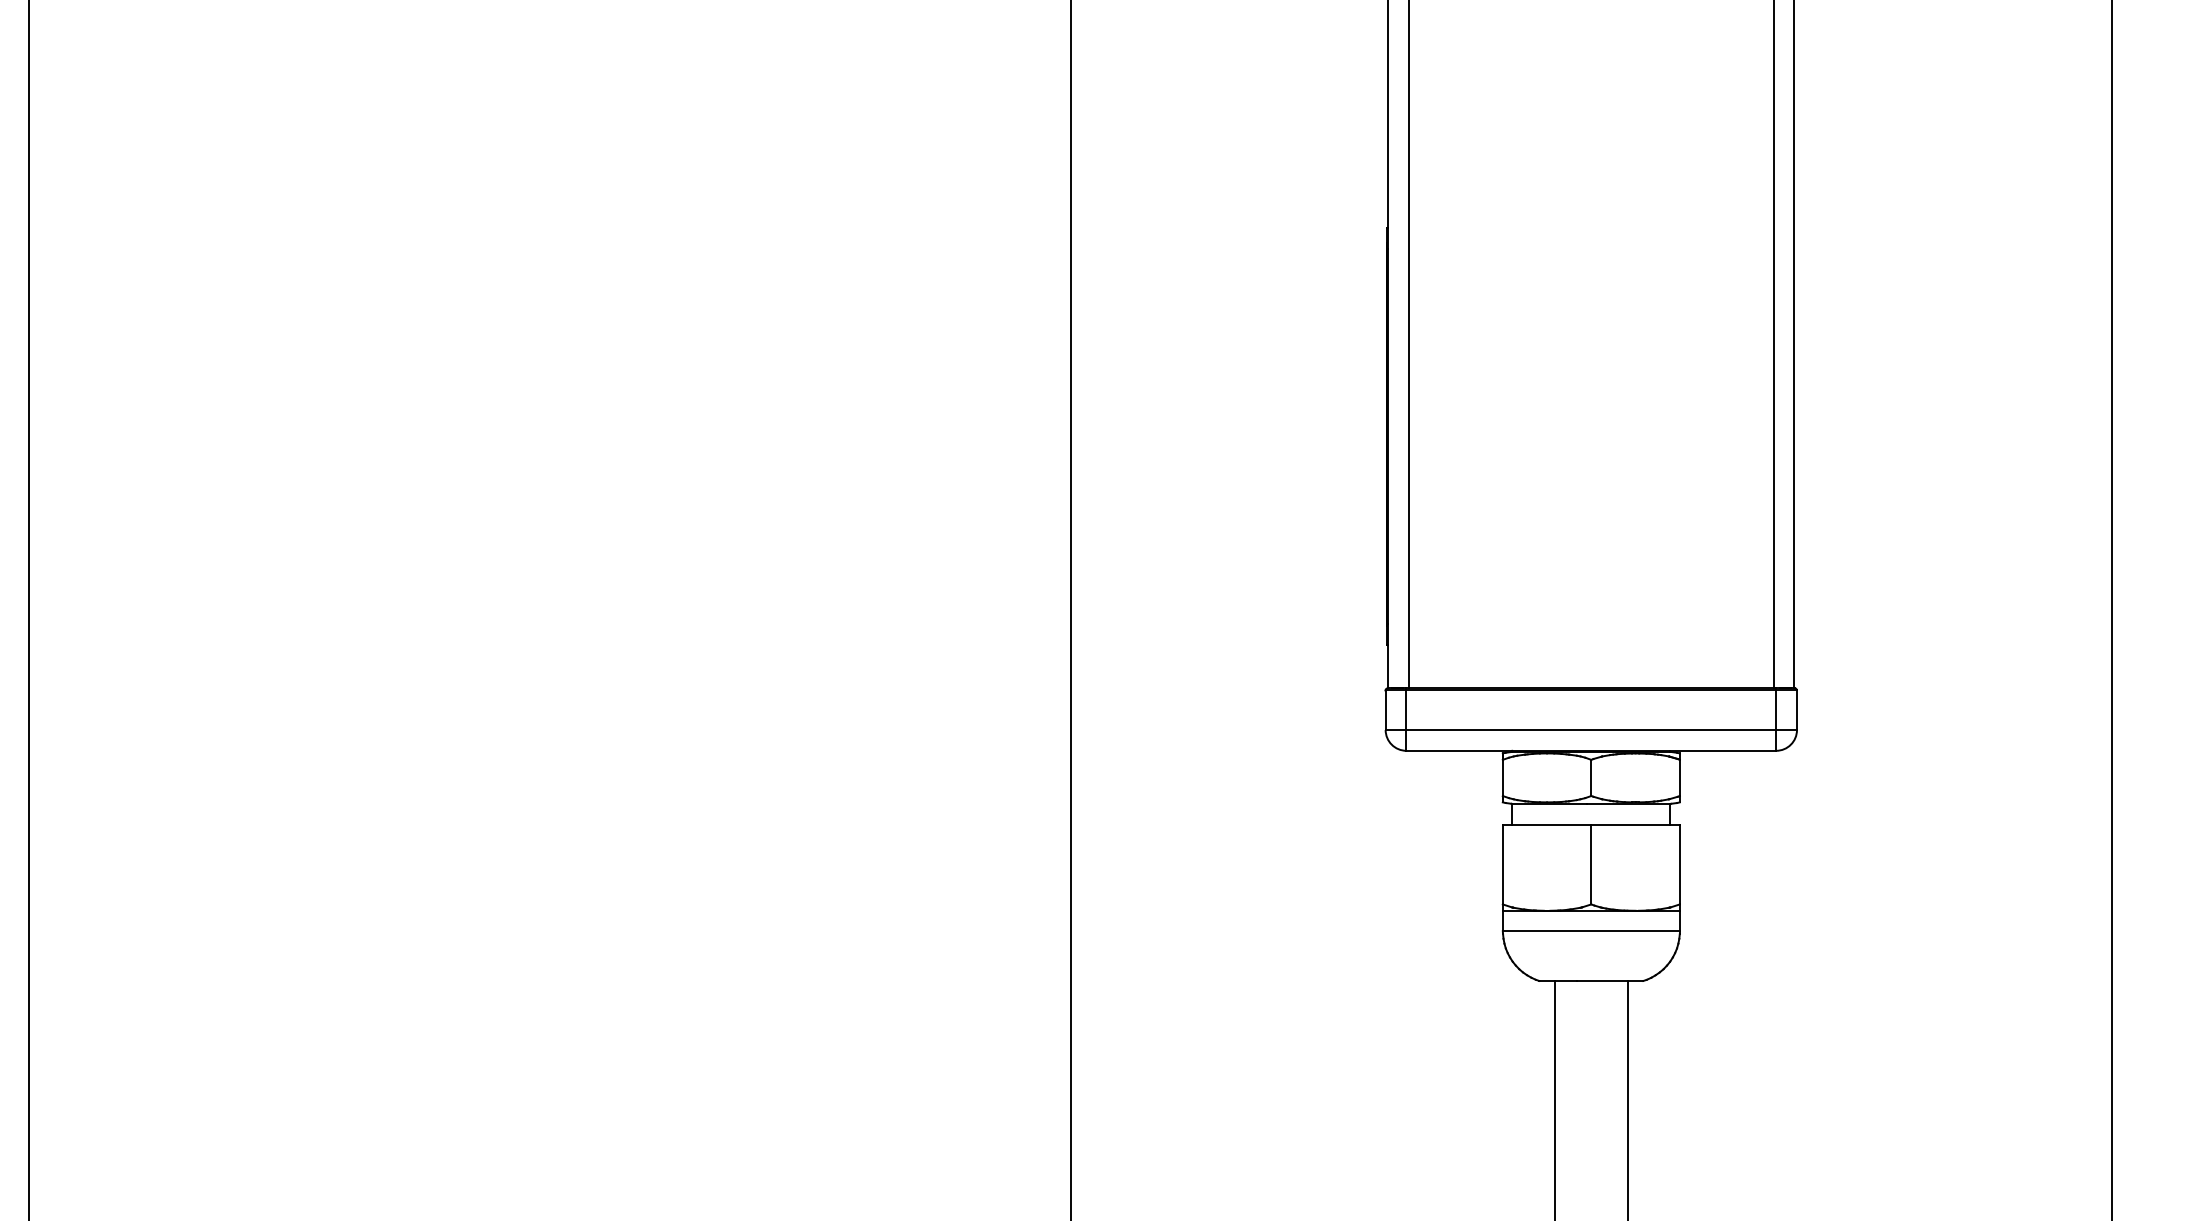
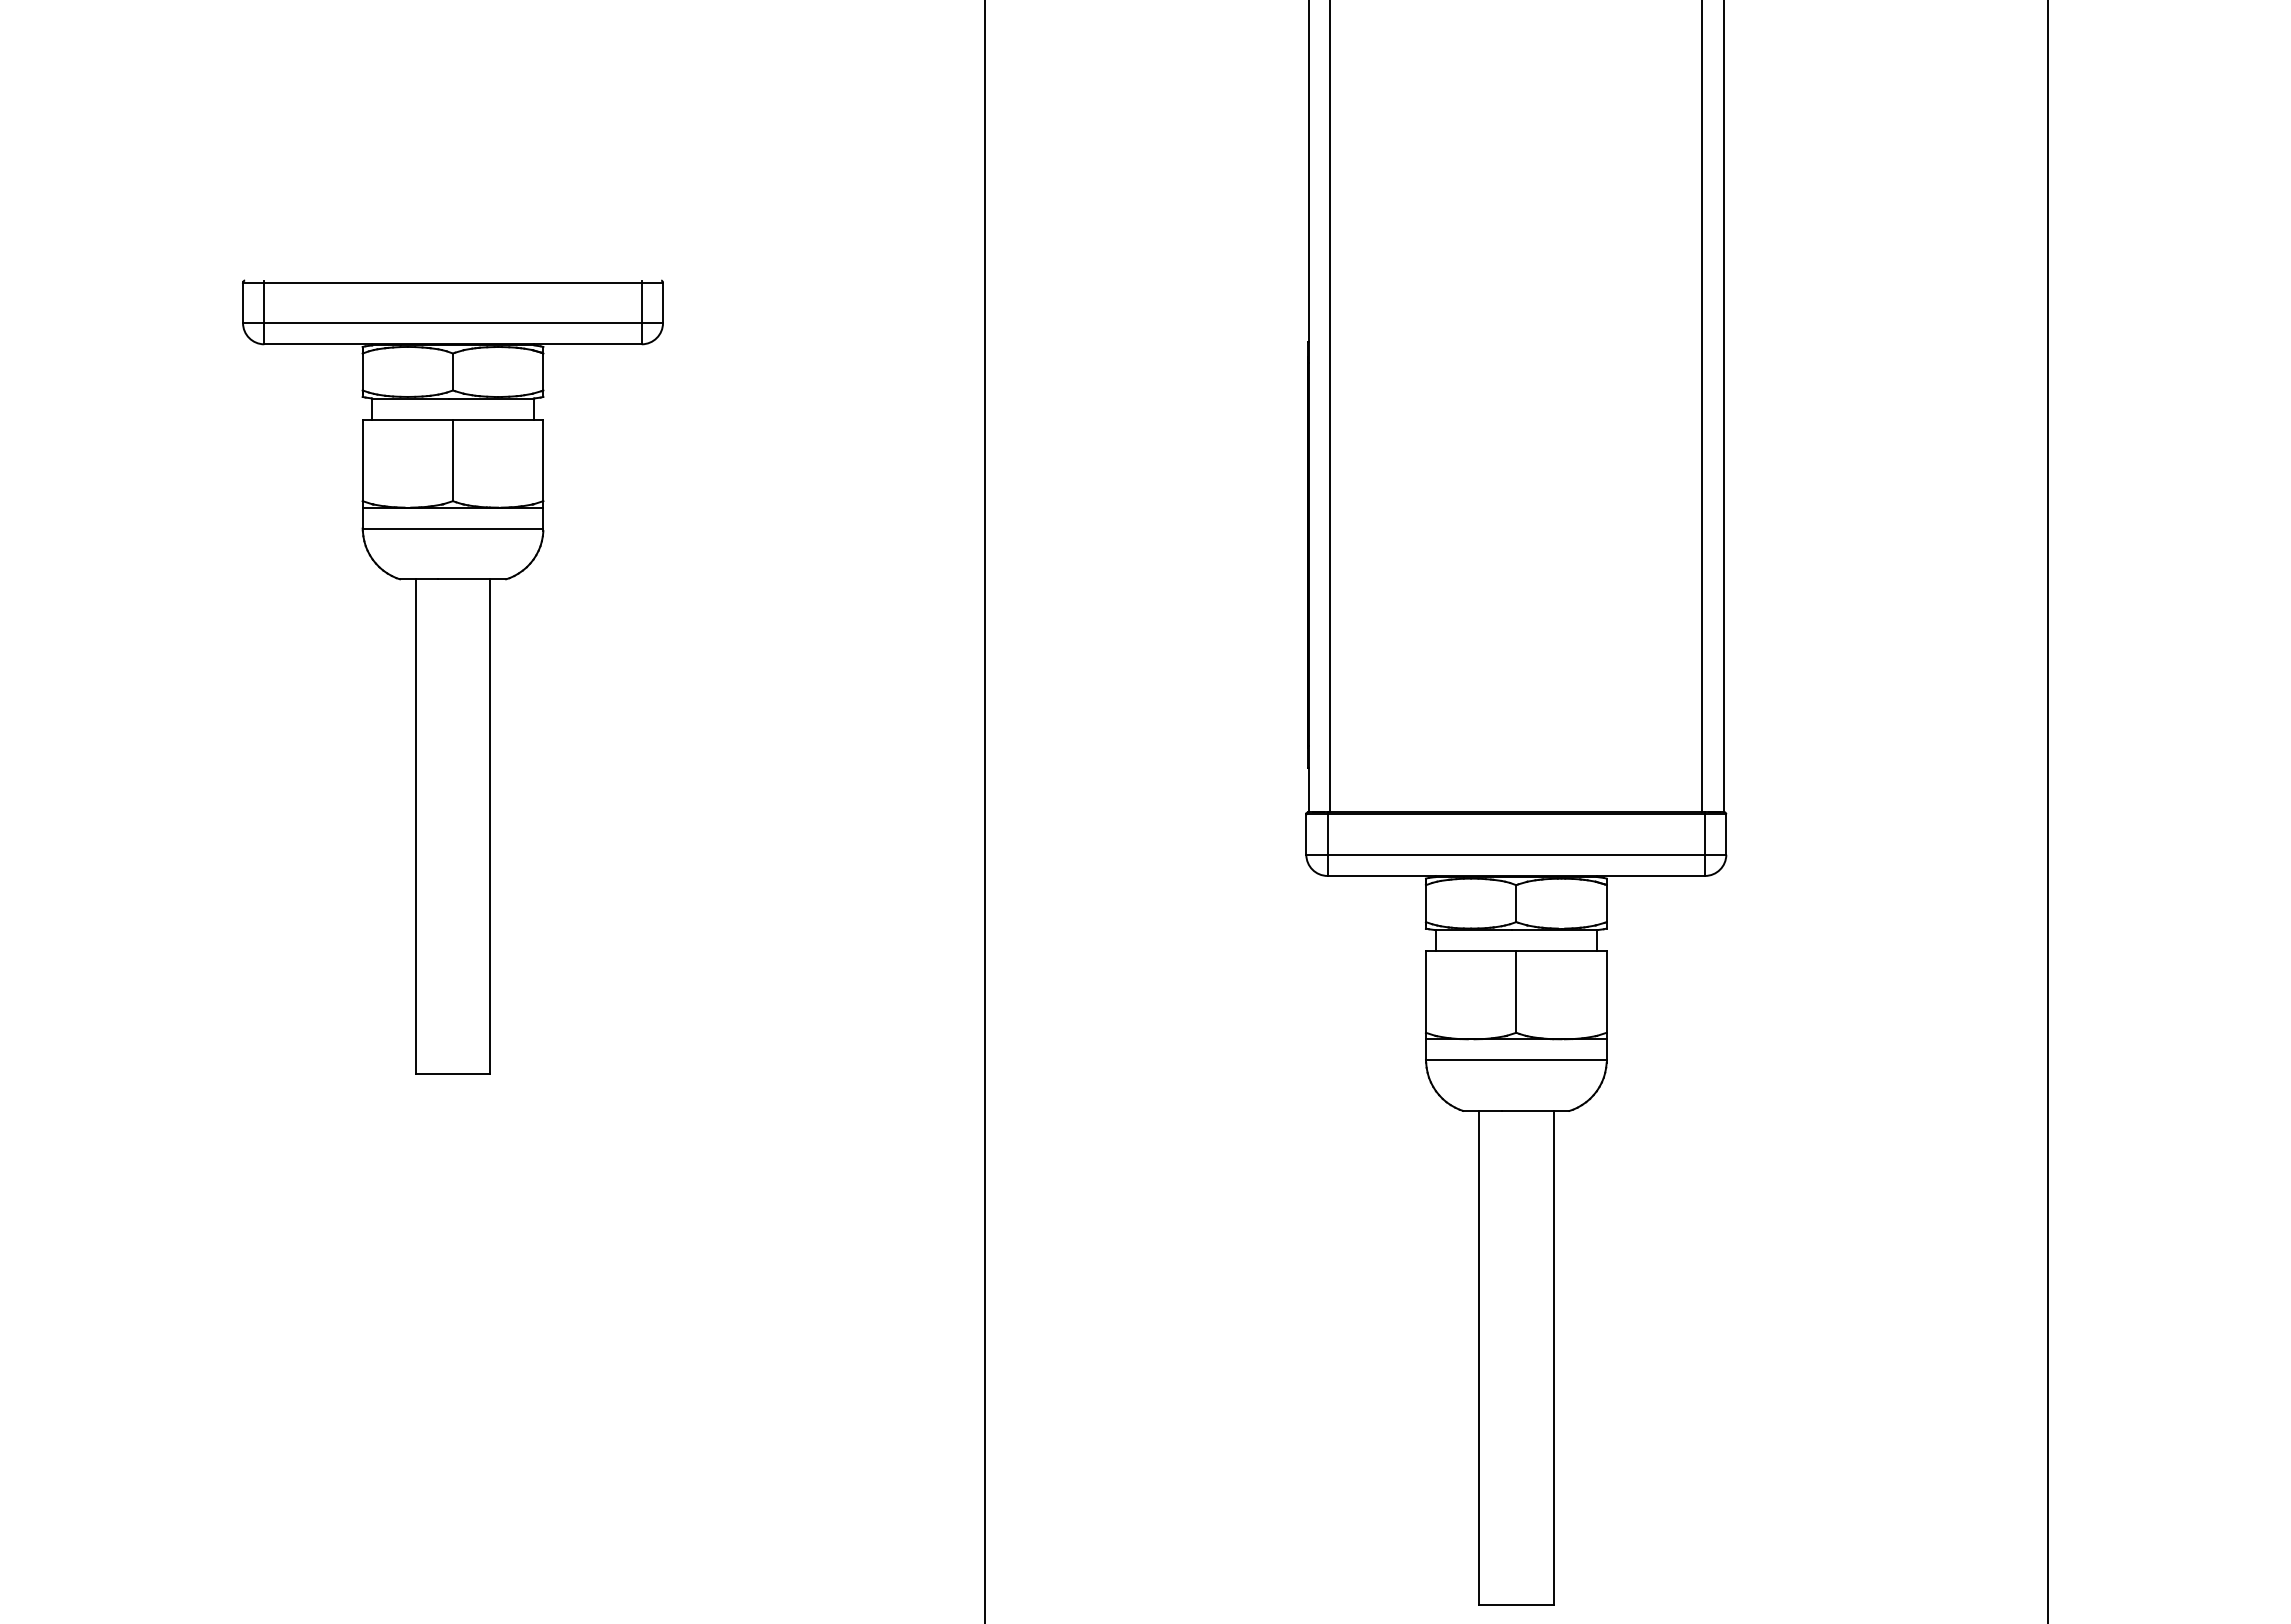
part: (549, 555) -> (452, 676), added

